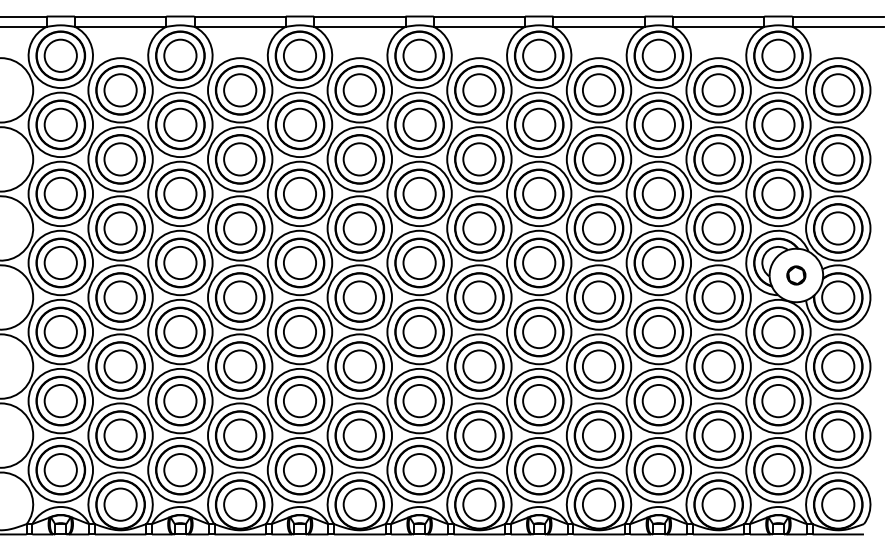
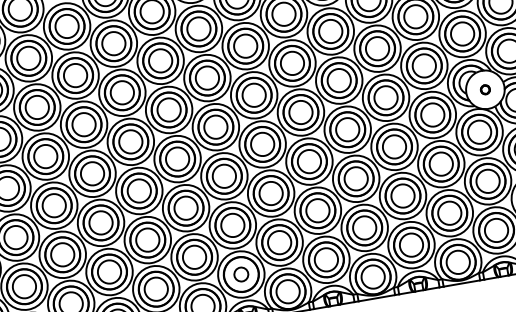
circle: (796, 275) -> (485, 89), size x0.7
circle: (419, 470) -> (241, 274), size x0.6

